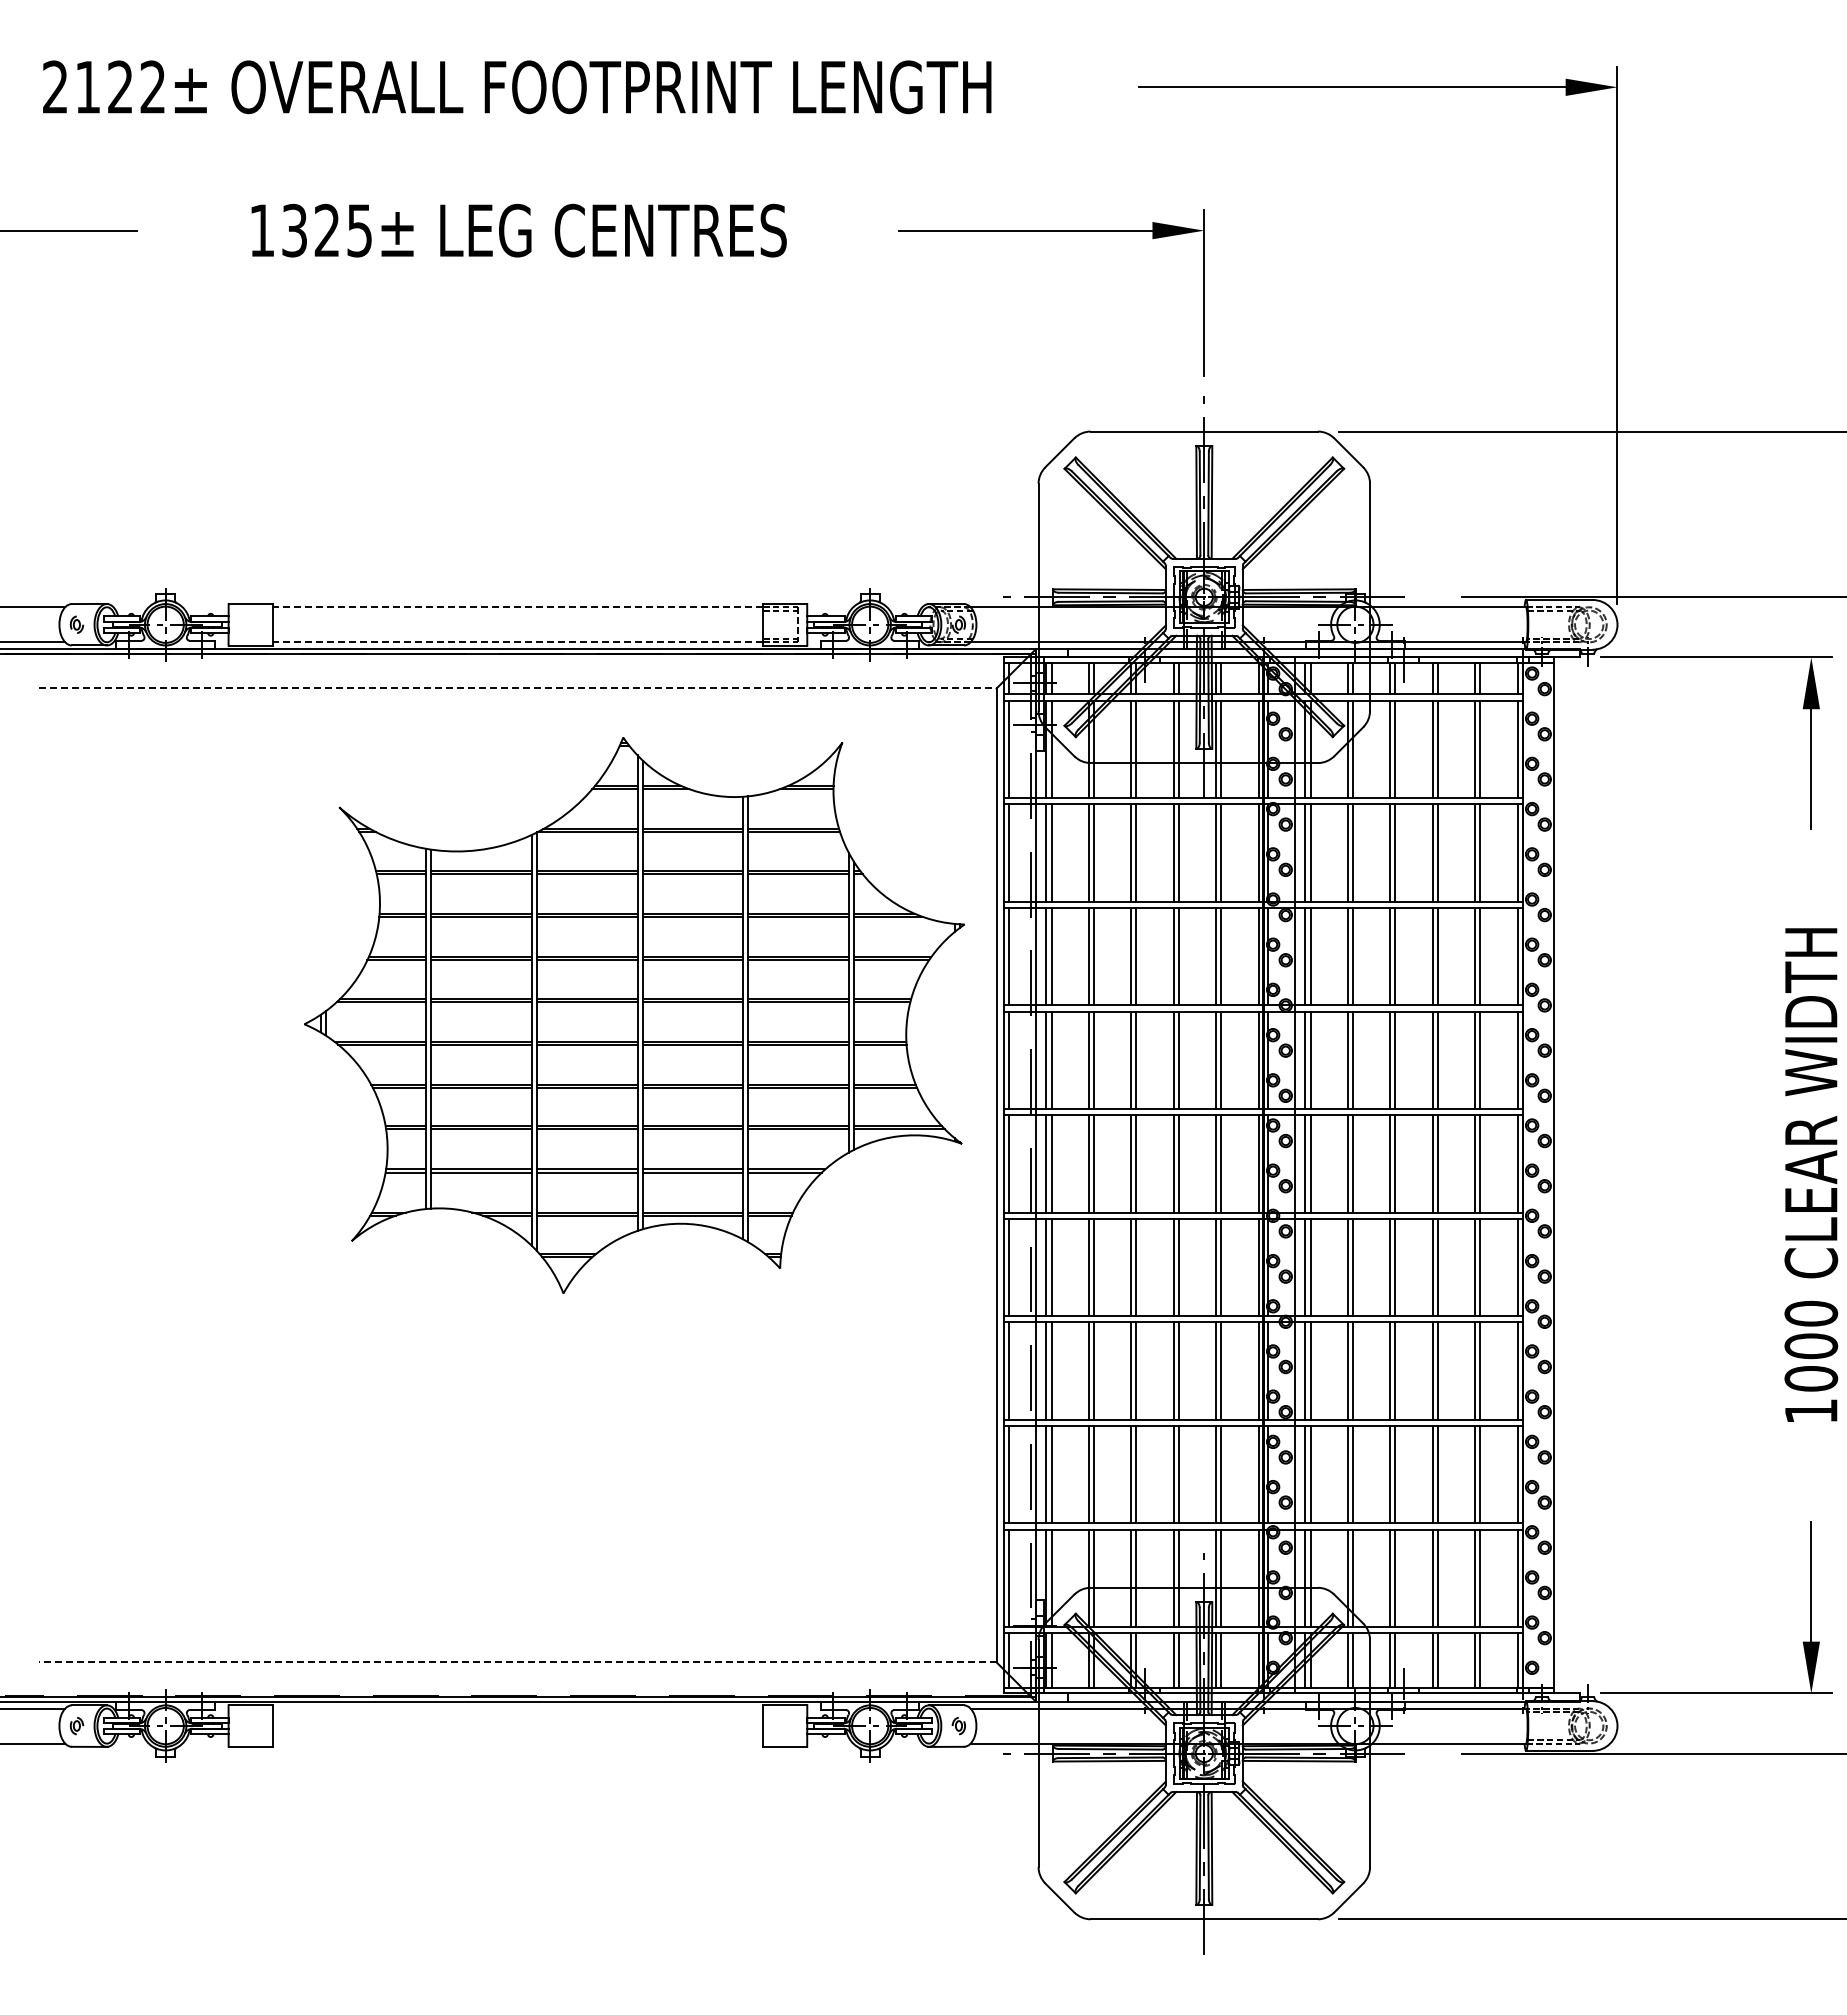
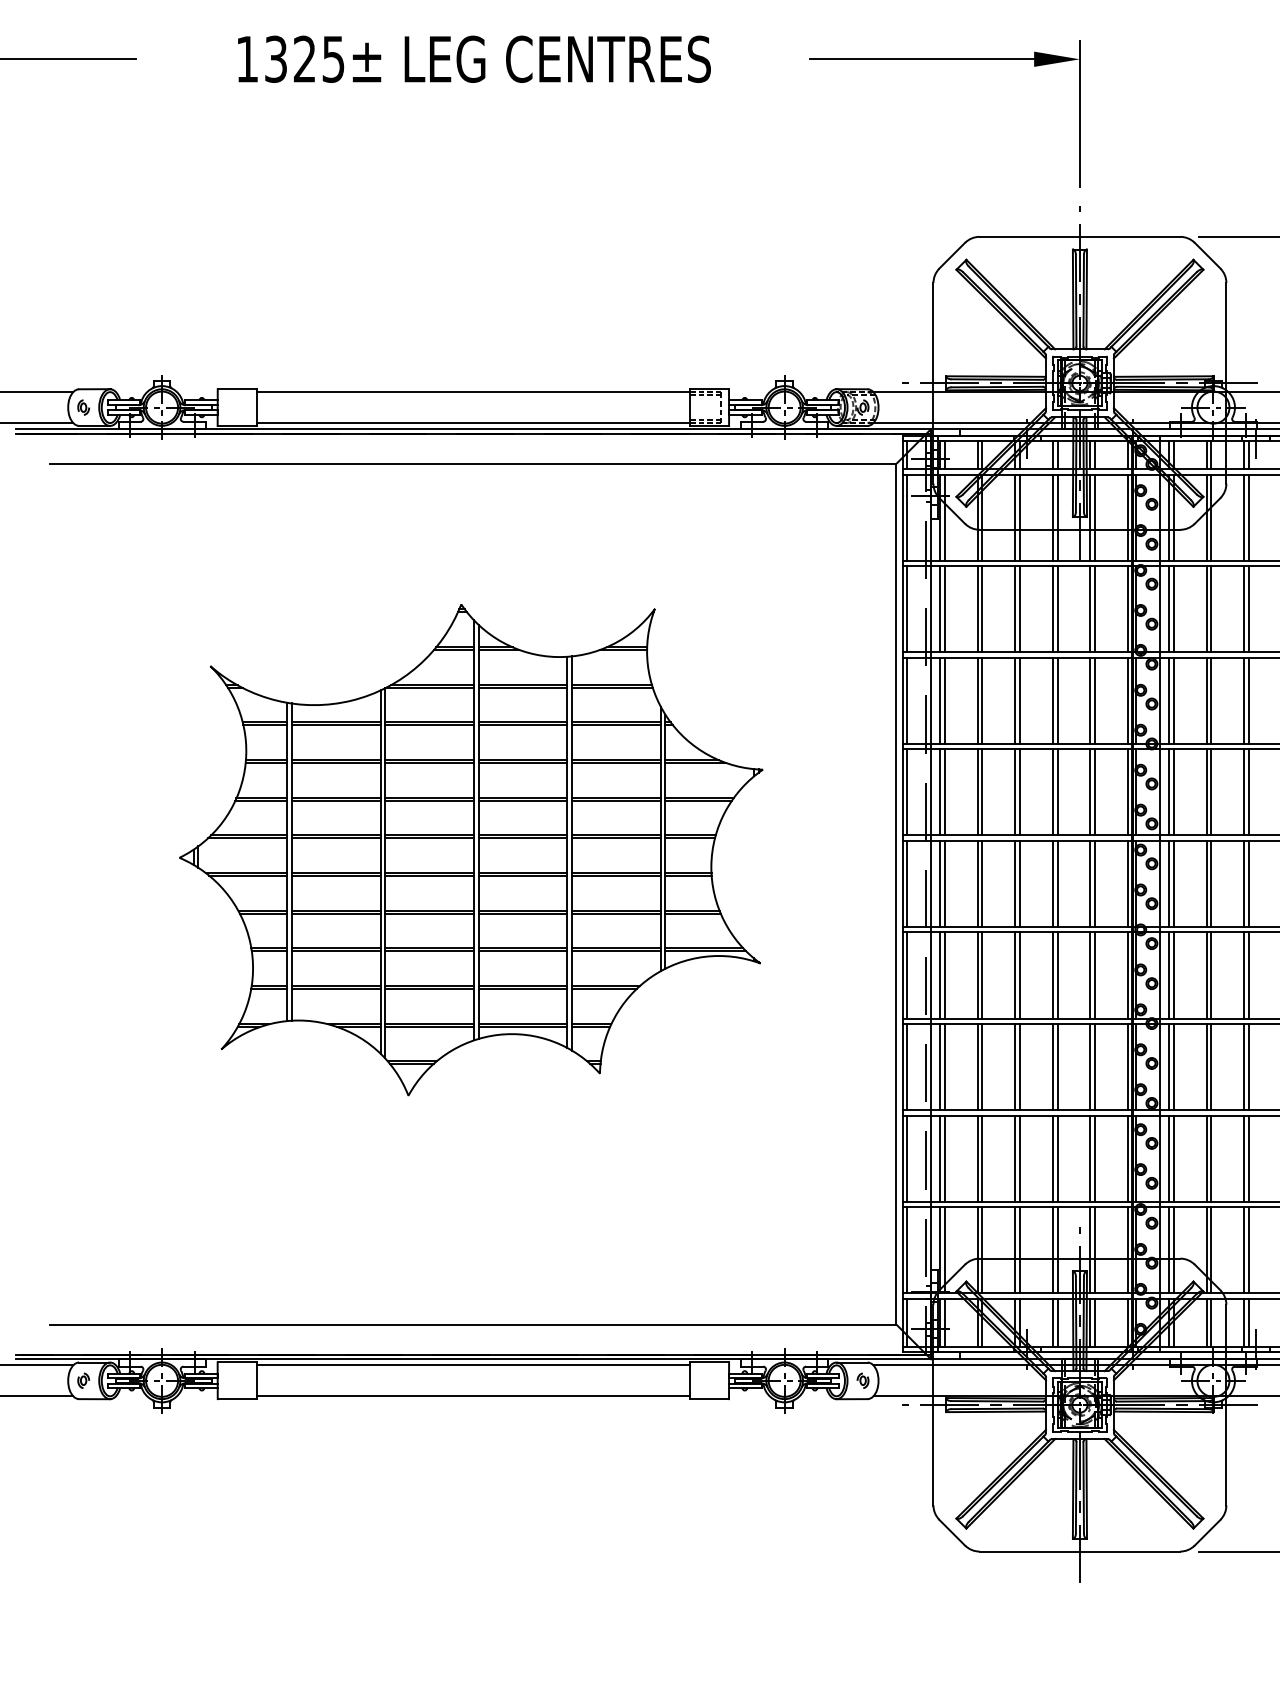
line: (517, 607) -> (472, 392), dashed -> solid
line: (517, 642) -> (472, 423), dashed -> solid
line: (517, 688) -> (472, 463), dashed -> solid
part: (634, 1015) -> (471, 850), moved
line: (517, 1662) -> (472, 1324), dashed -> solid
line: (517, 1708) -> (472, 1365), added
line: (517, 1743) -> (472, 1396), added

